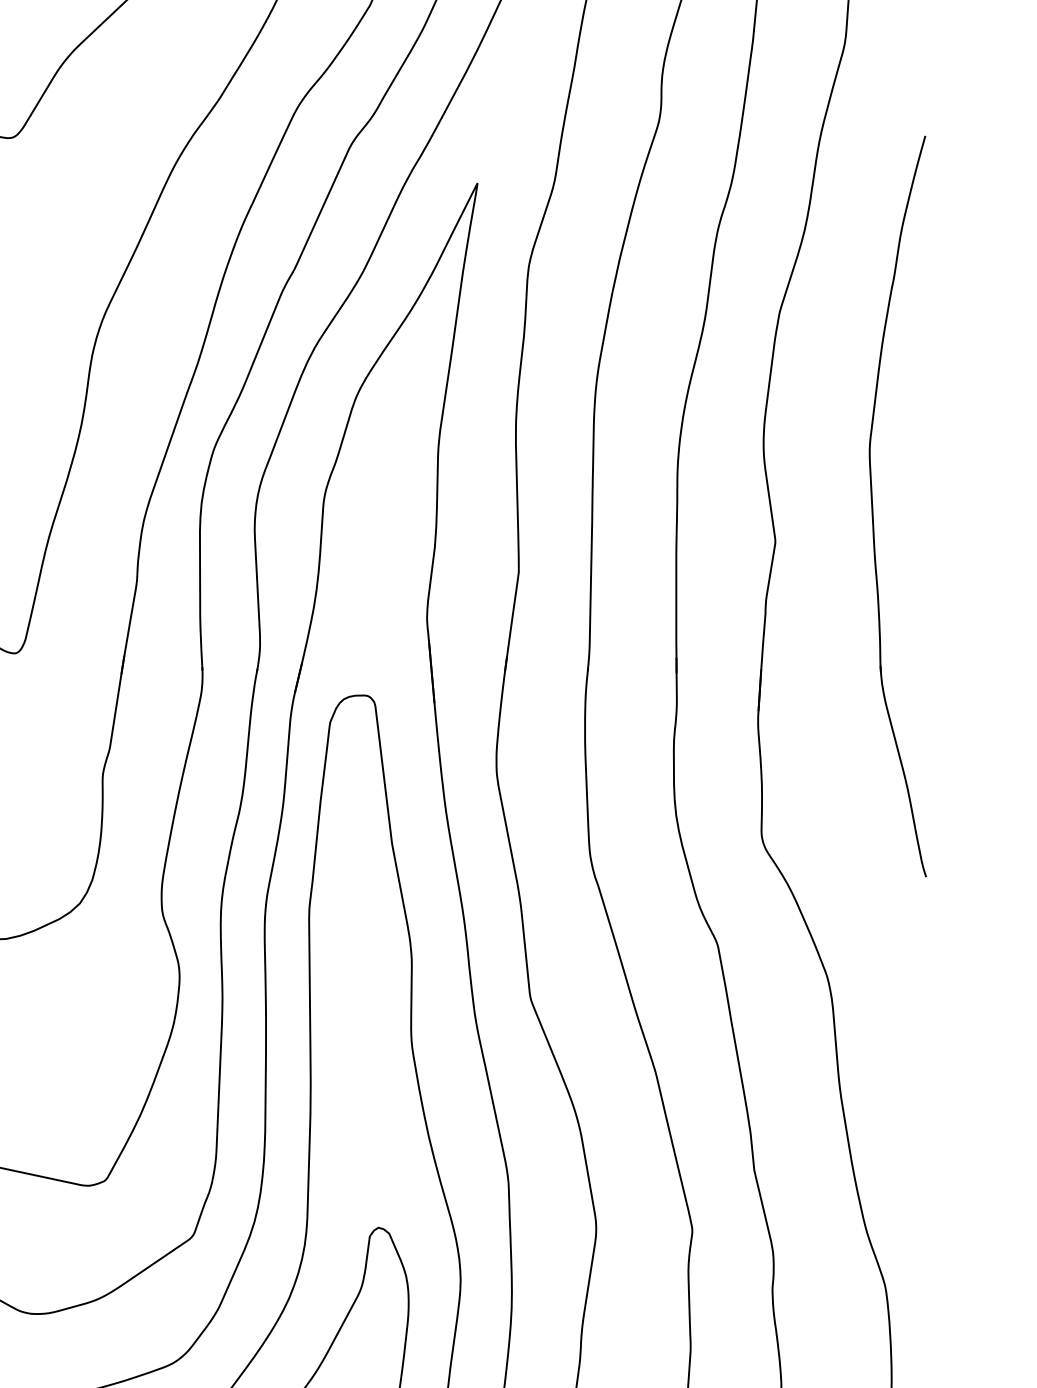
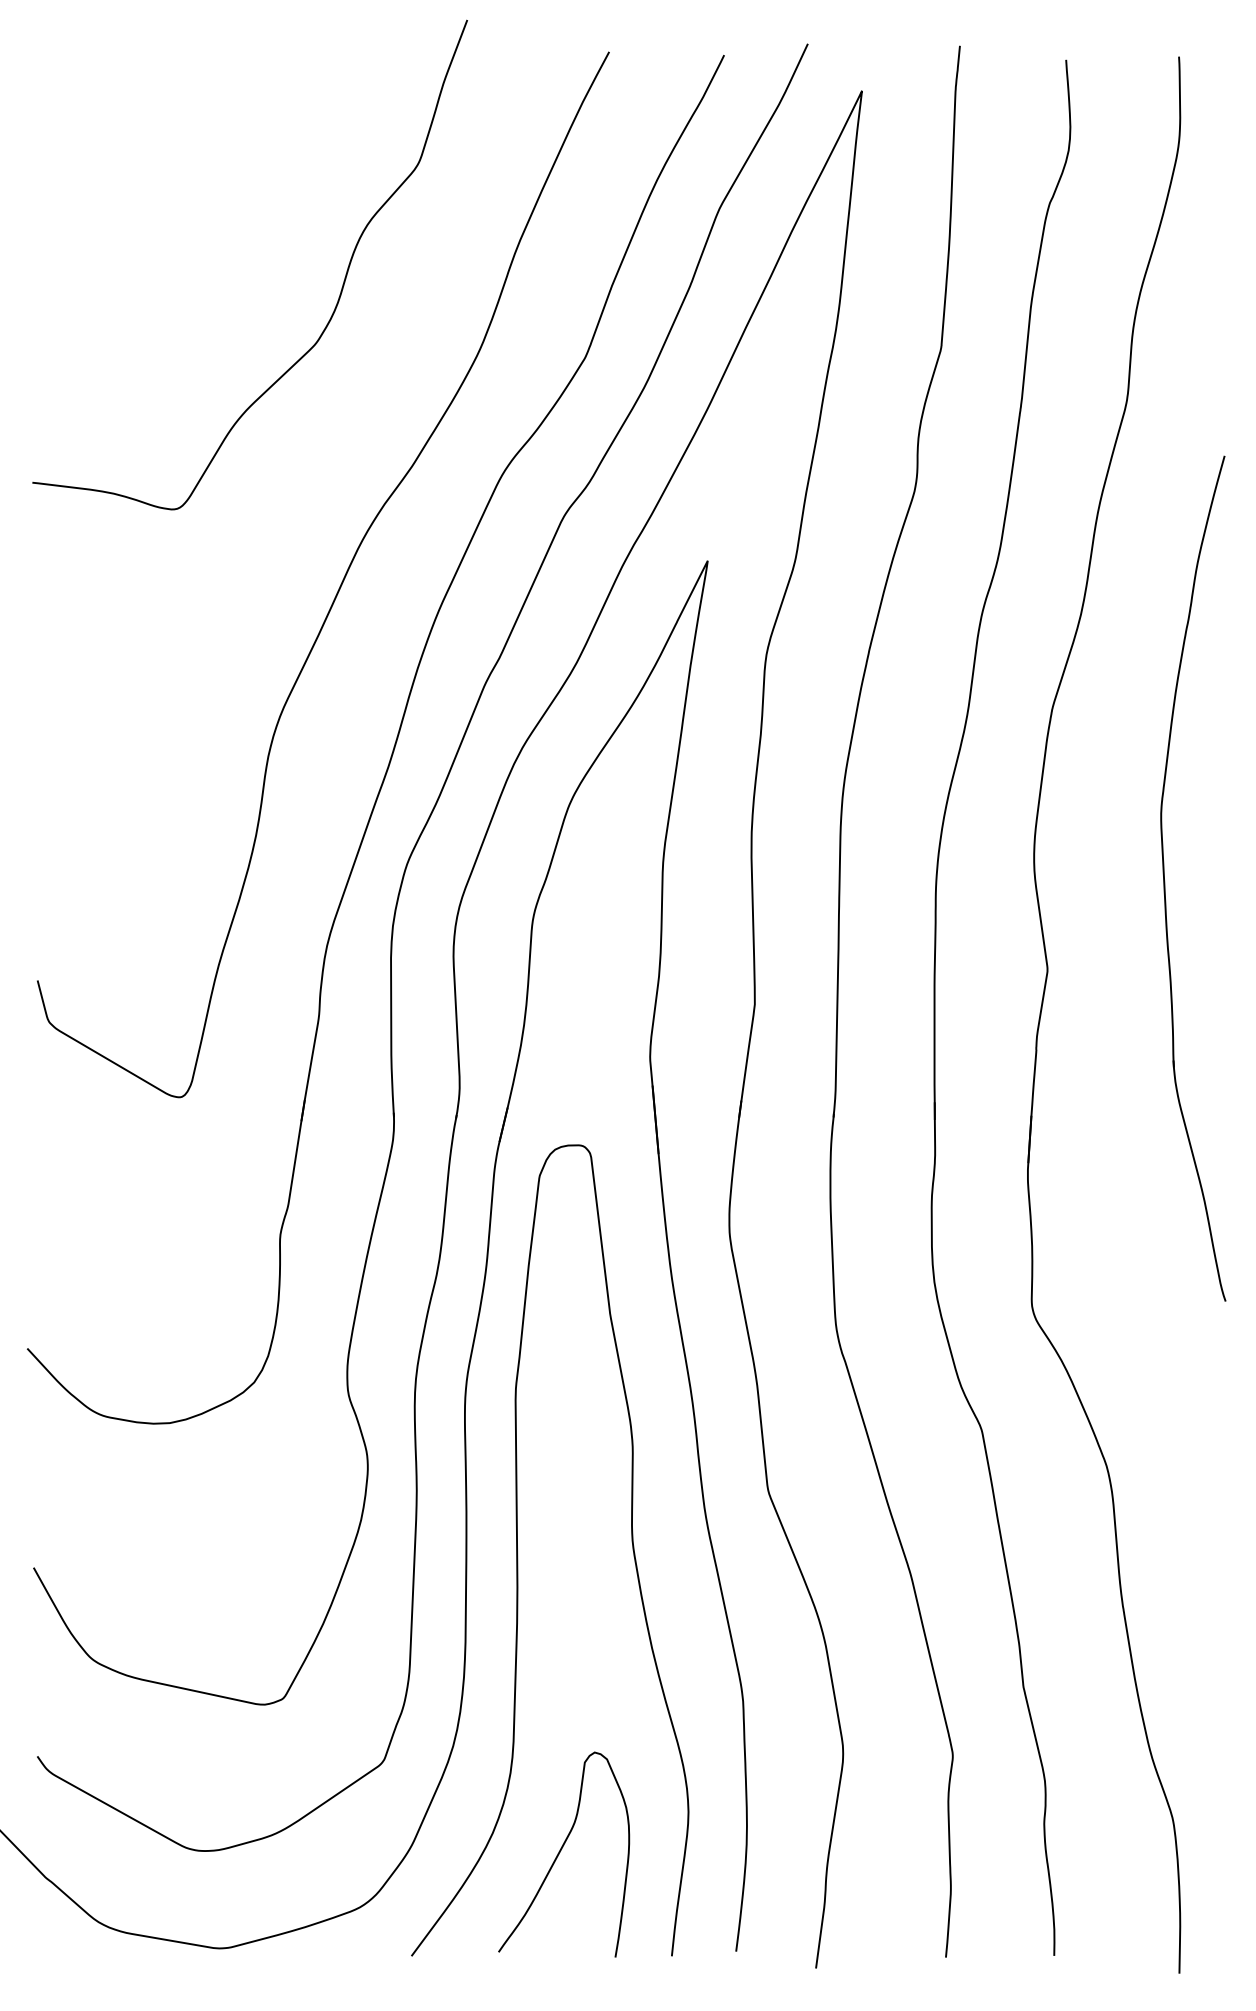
part: (873, 508) -> (1165, 881), moved

